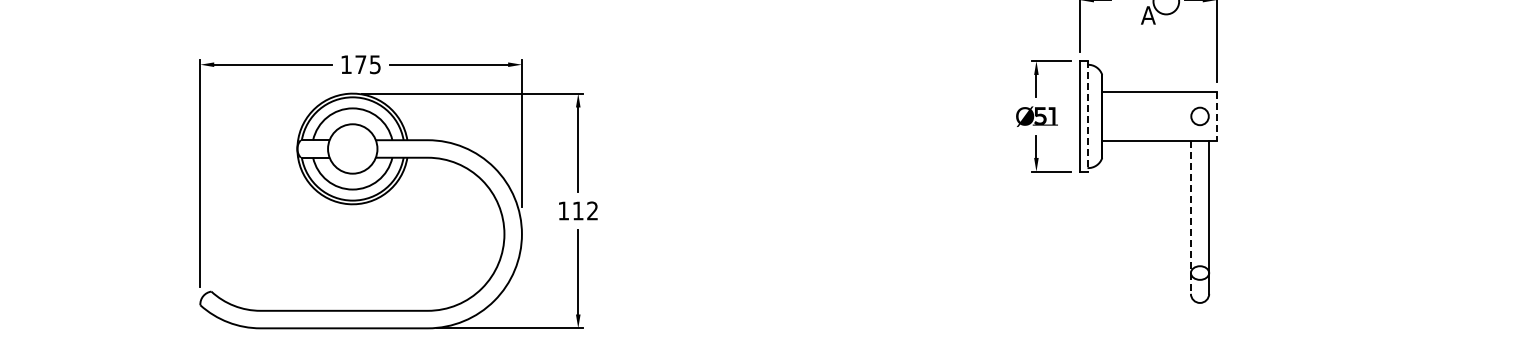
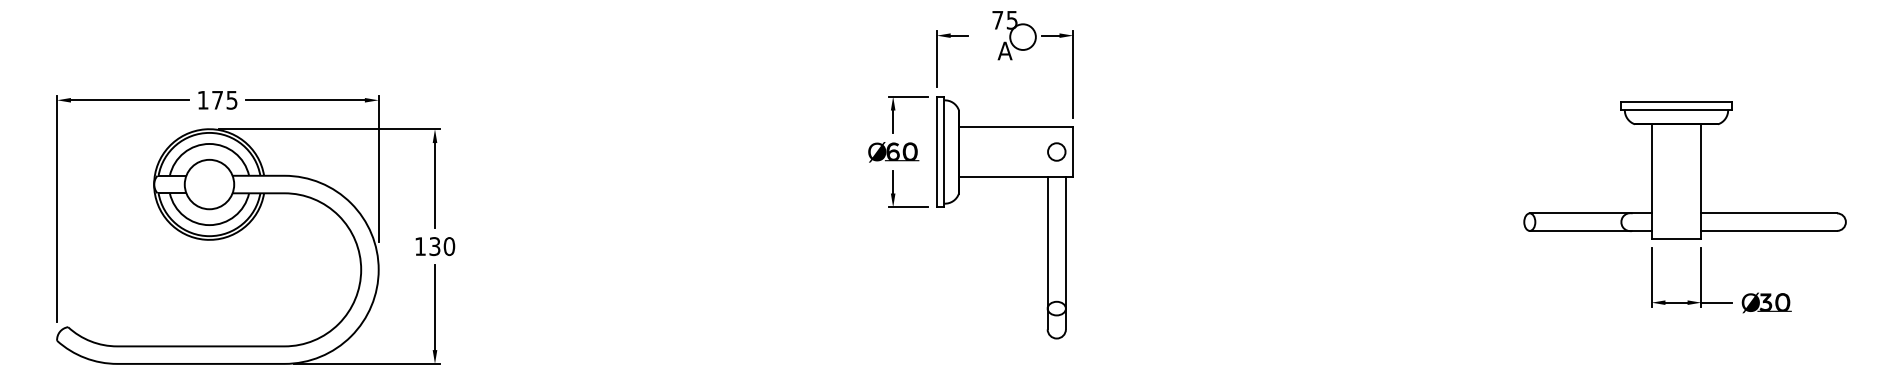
text: (1036, 116) -> (893, 152), 51 -> 60
line: (1087, 116) -> (944, 152), dashed -> solid
line: (1216, 116) -> (1073, 152), dashed -> solid
text: (585, 210) -> (442, 246), 112 -> 130
line: (1190, 217) -> (1047, 253), dashed -> solid

